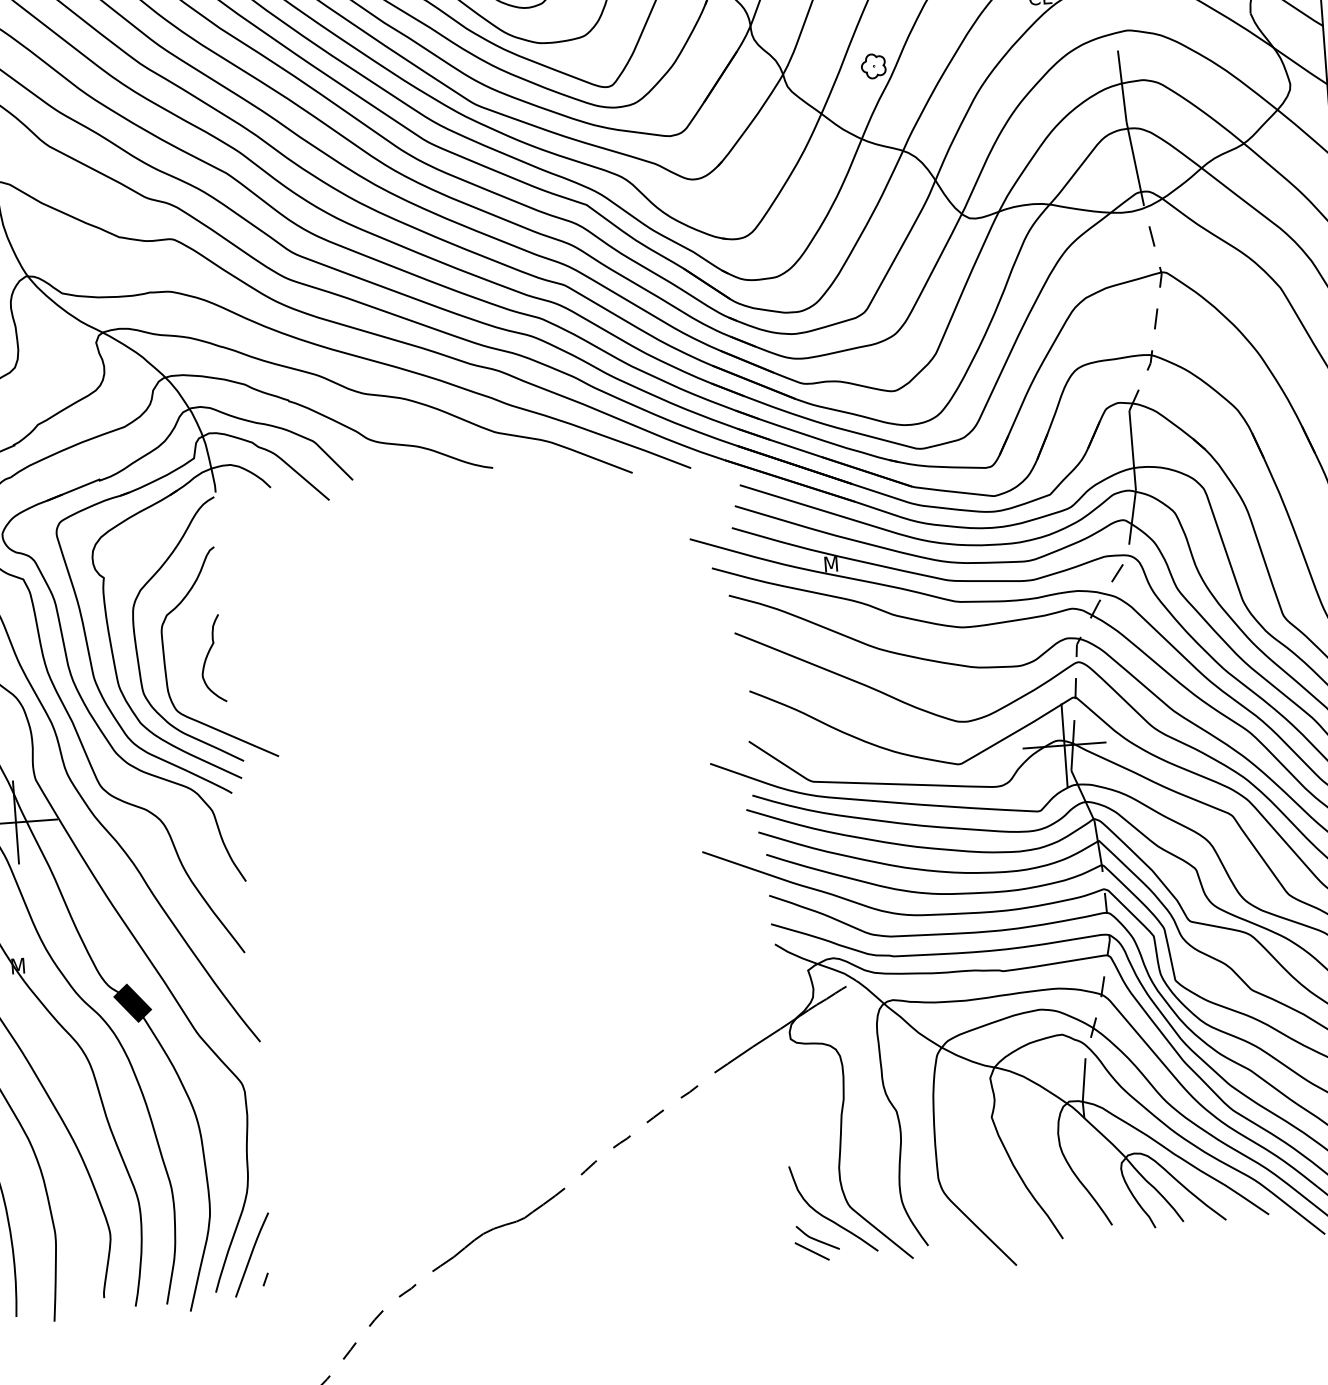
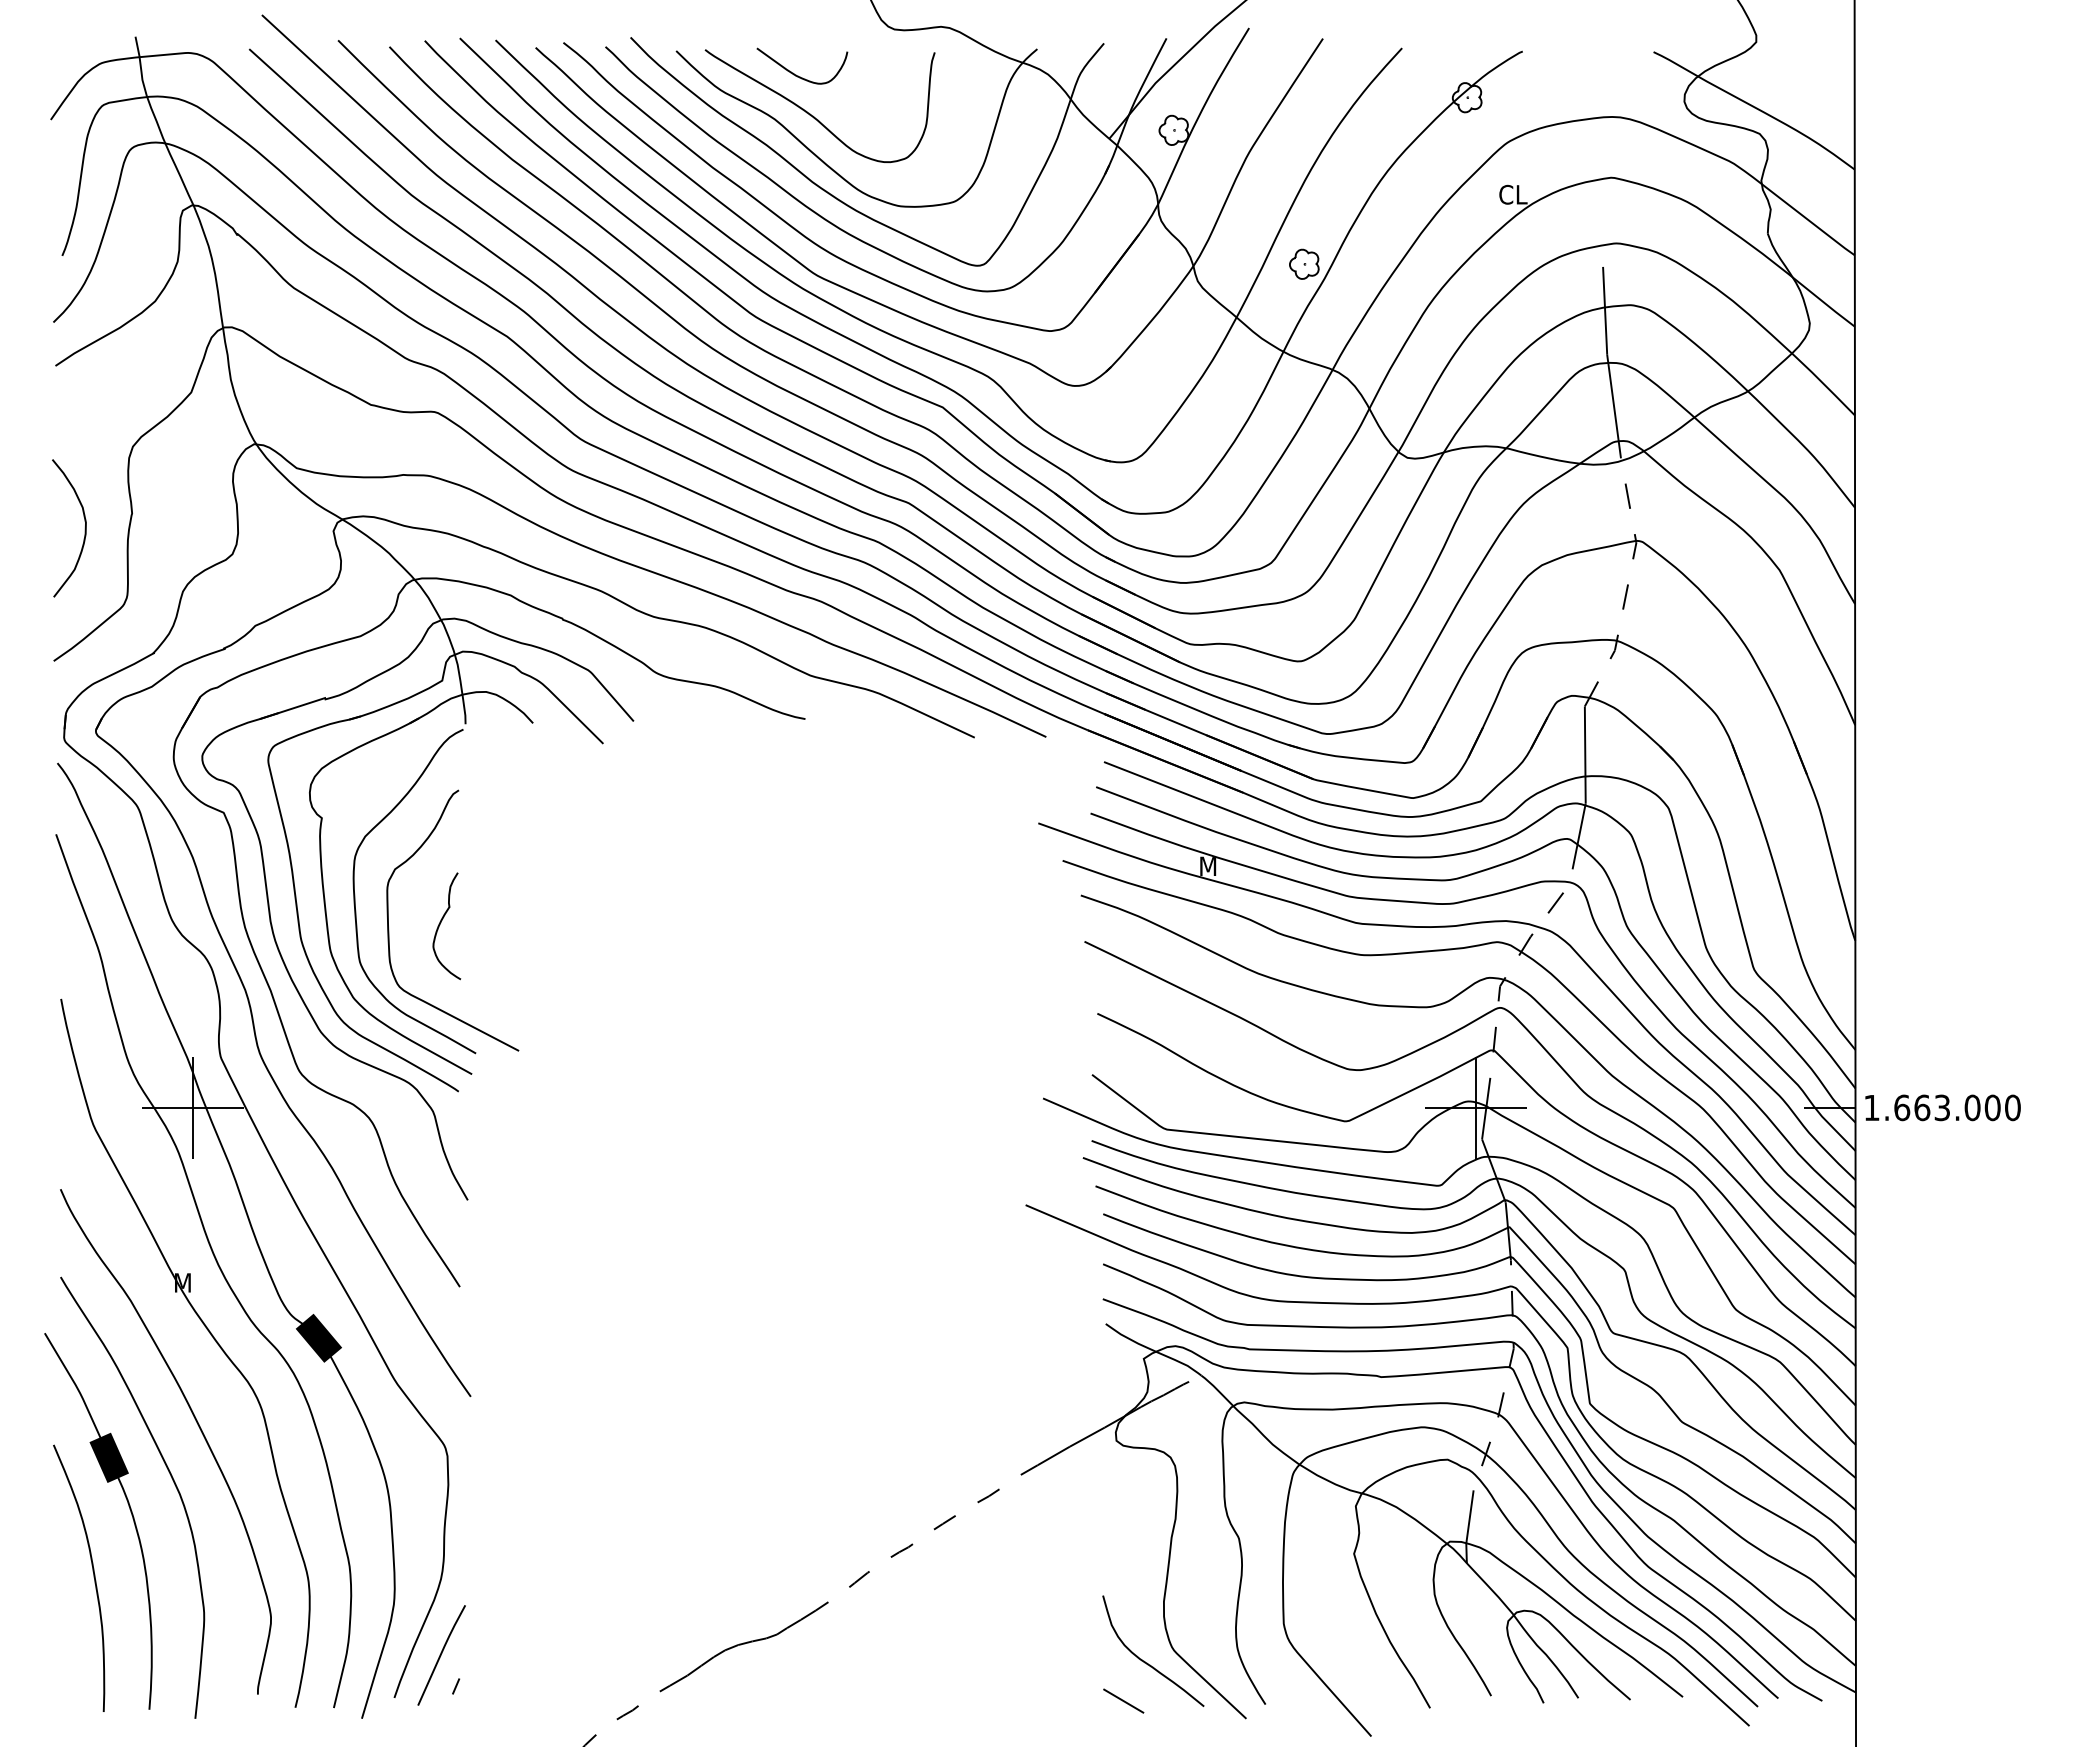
curve: (816, 1239) -> (1130, 1686), removed

